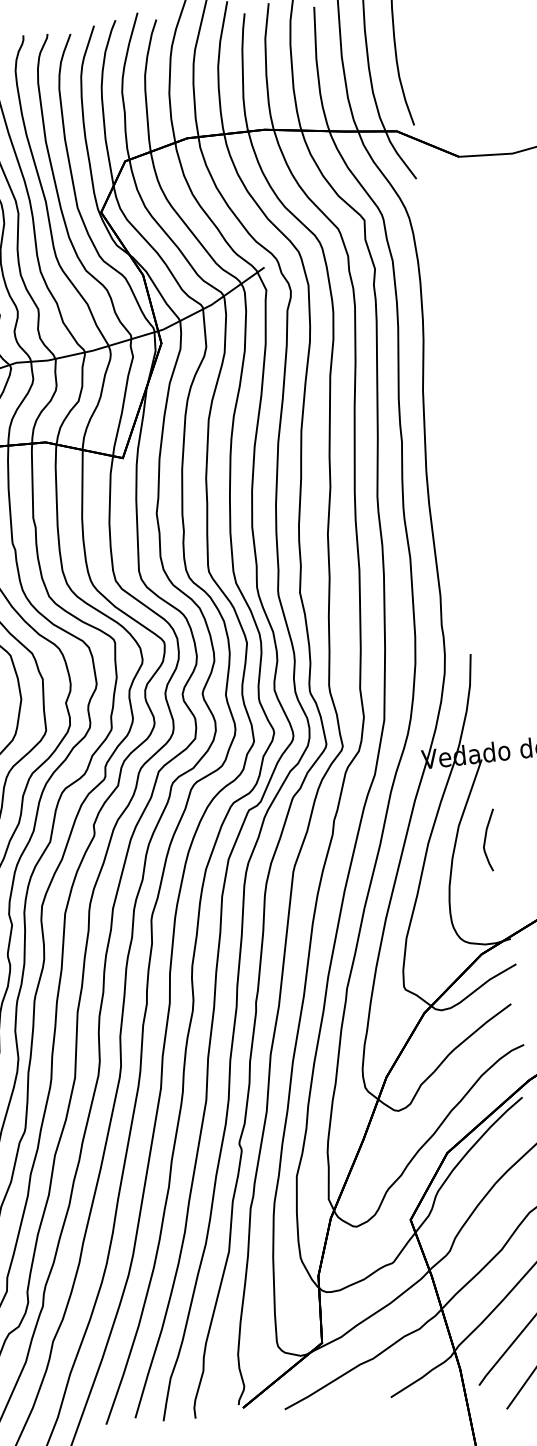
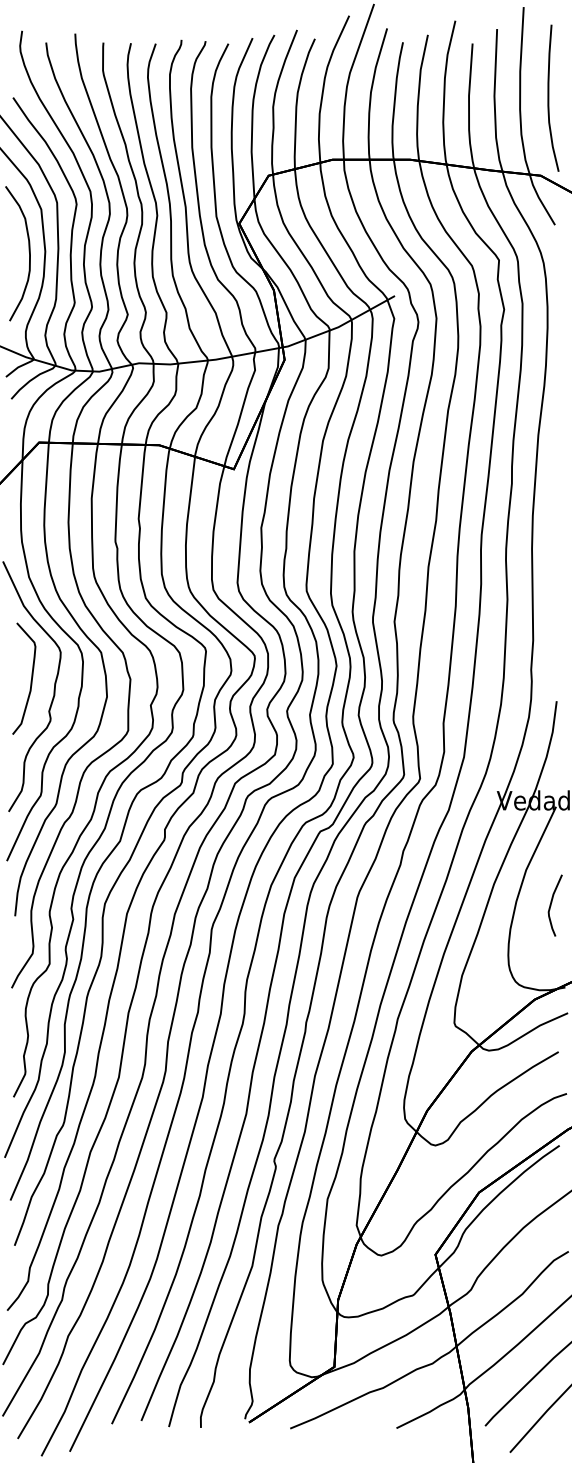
curve: (485, 840) -> (551, 905), moved

